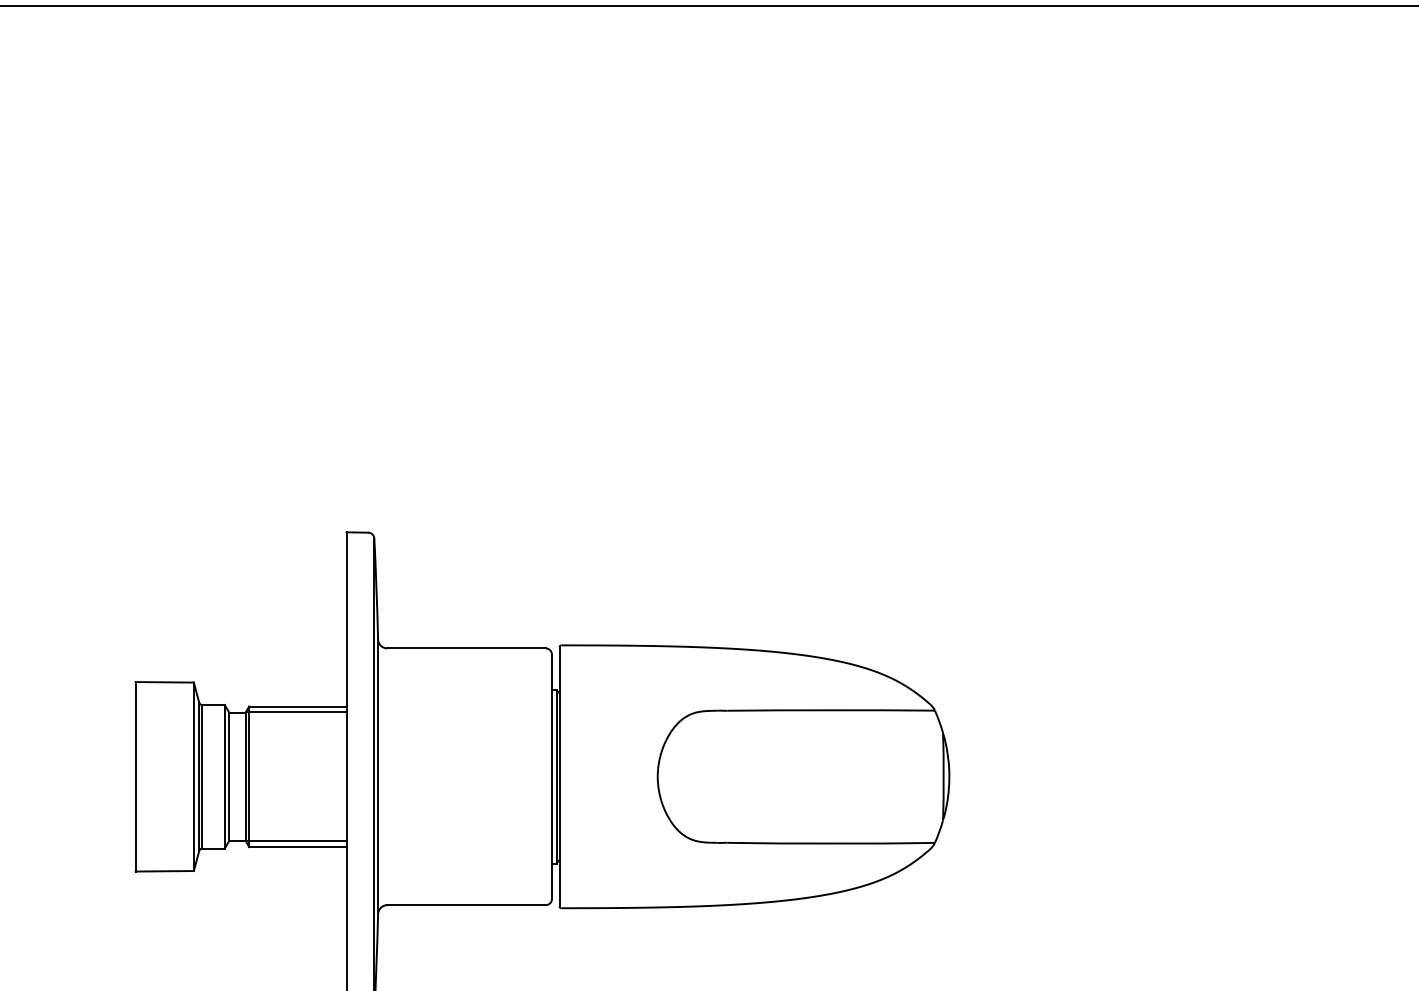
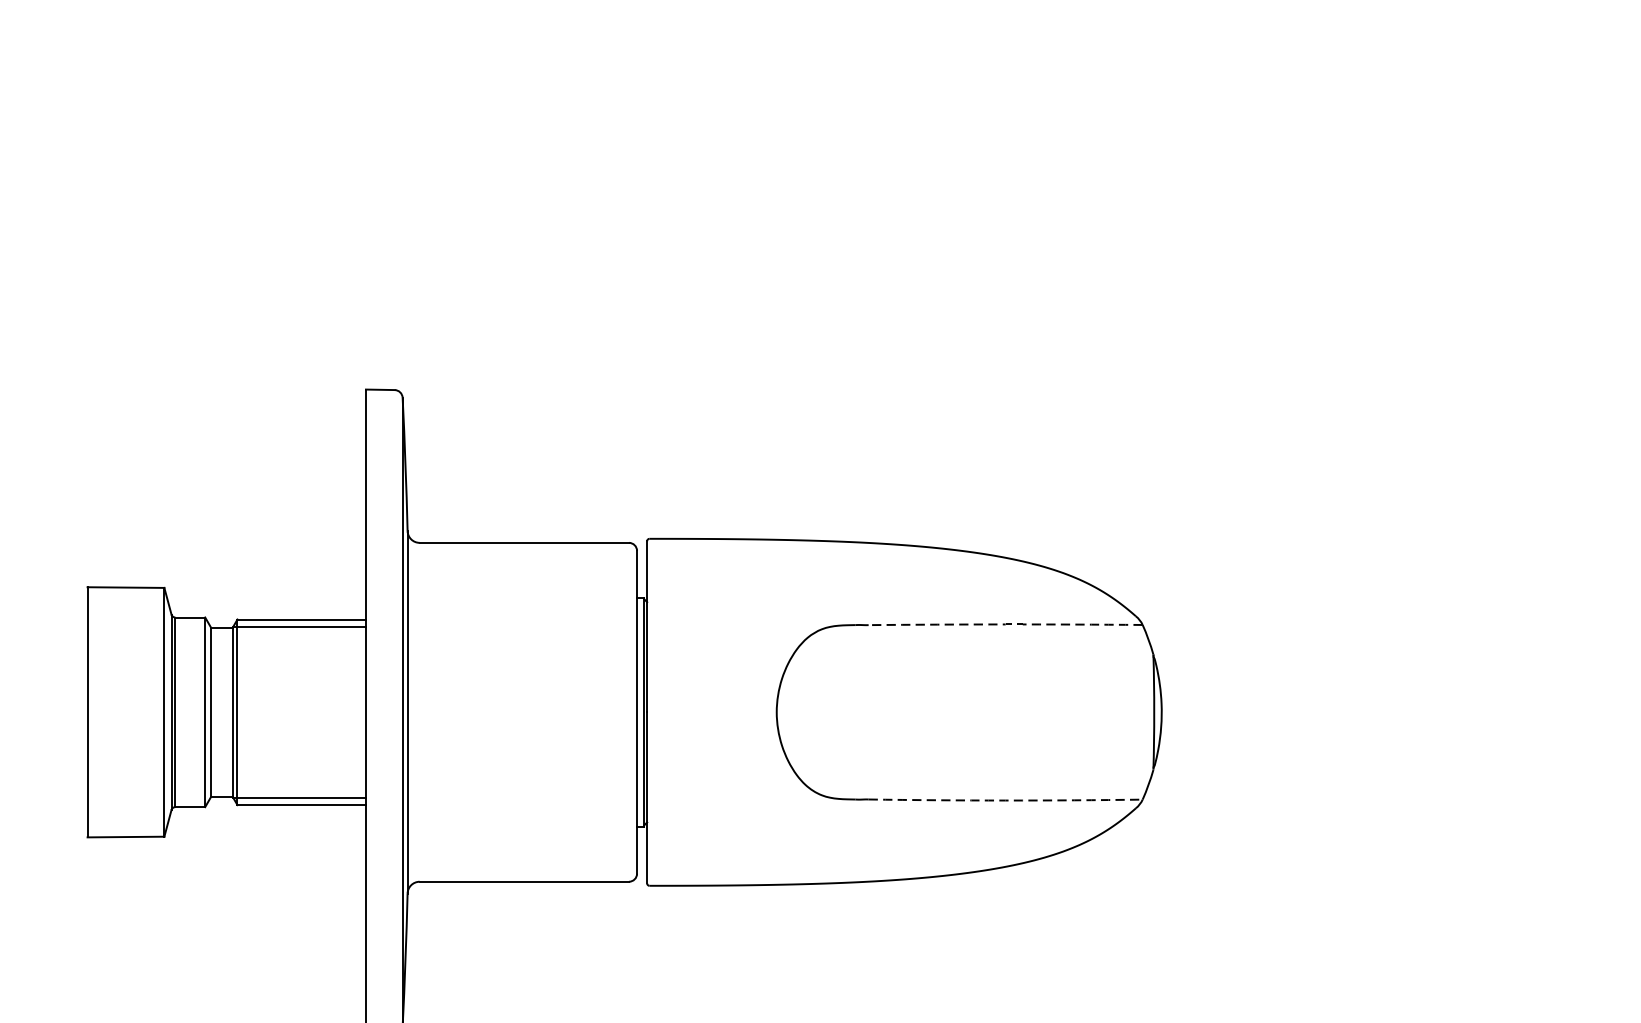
arc: (831, 710) -> (1006, 624), solid -> dashed
arc: (831, 843) -> (1006, 800), solid -> dashed

